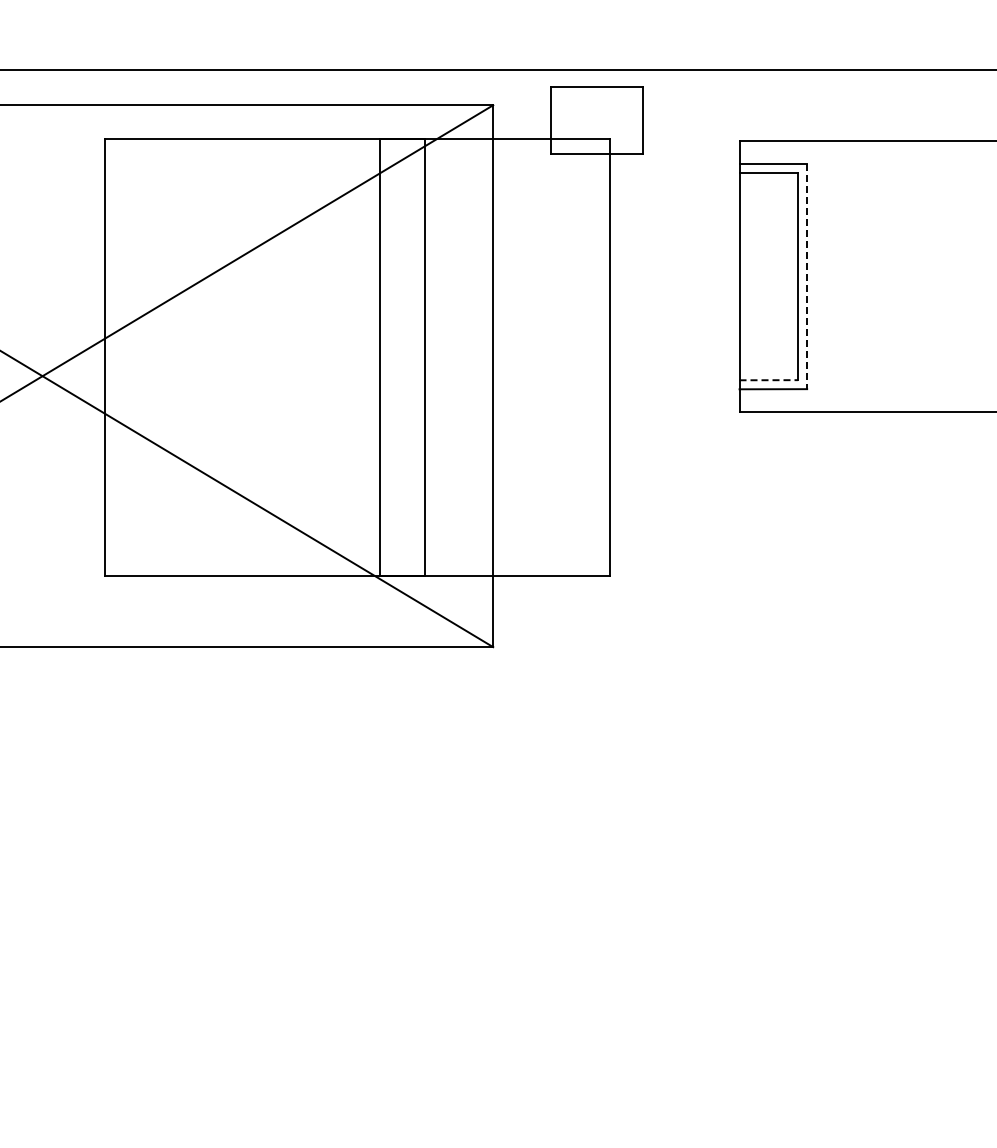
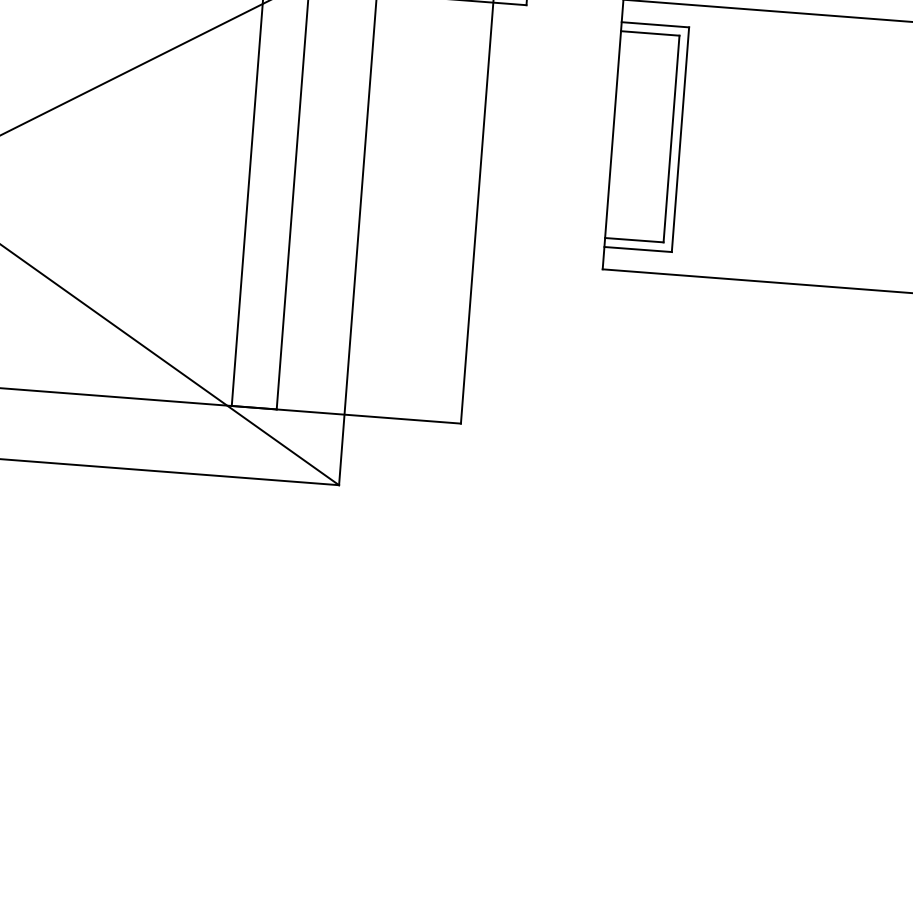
line: (807, 276) -> (680, 139), dashed -> solid
line: (769, 380) -> (635, 240), dashed -> solid

